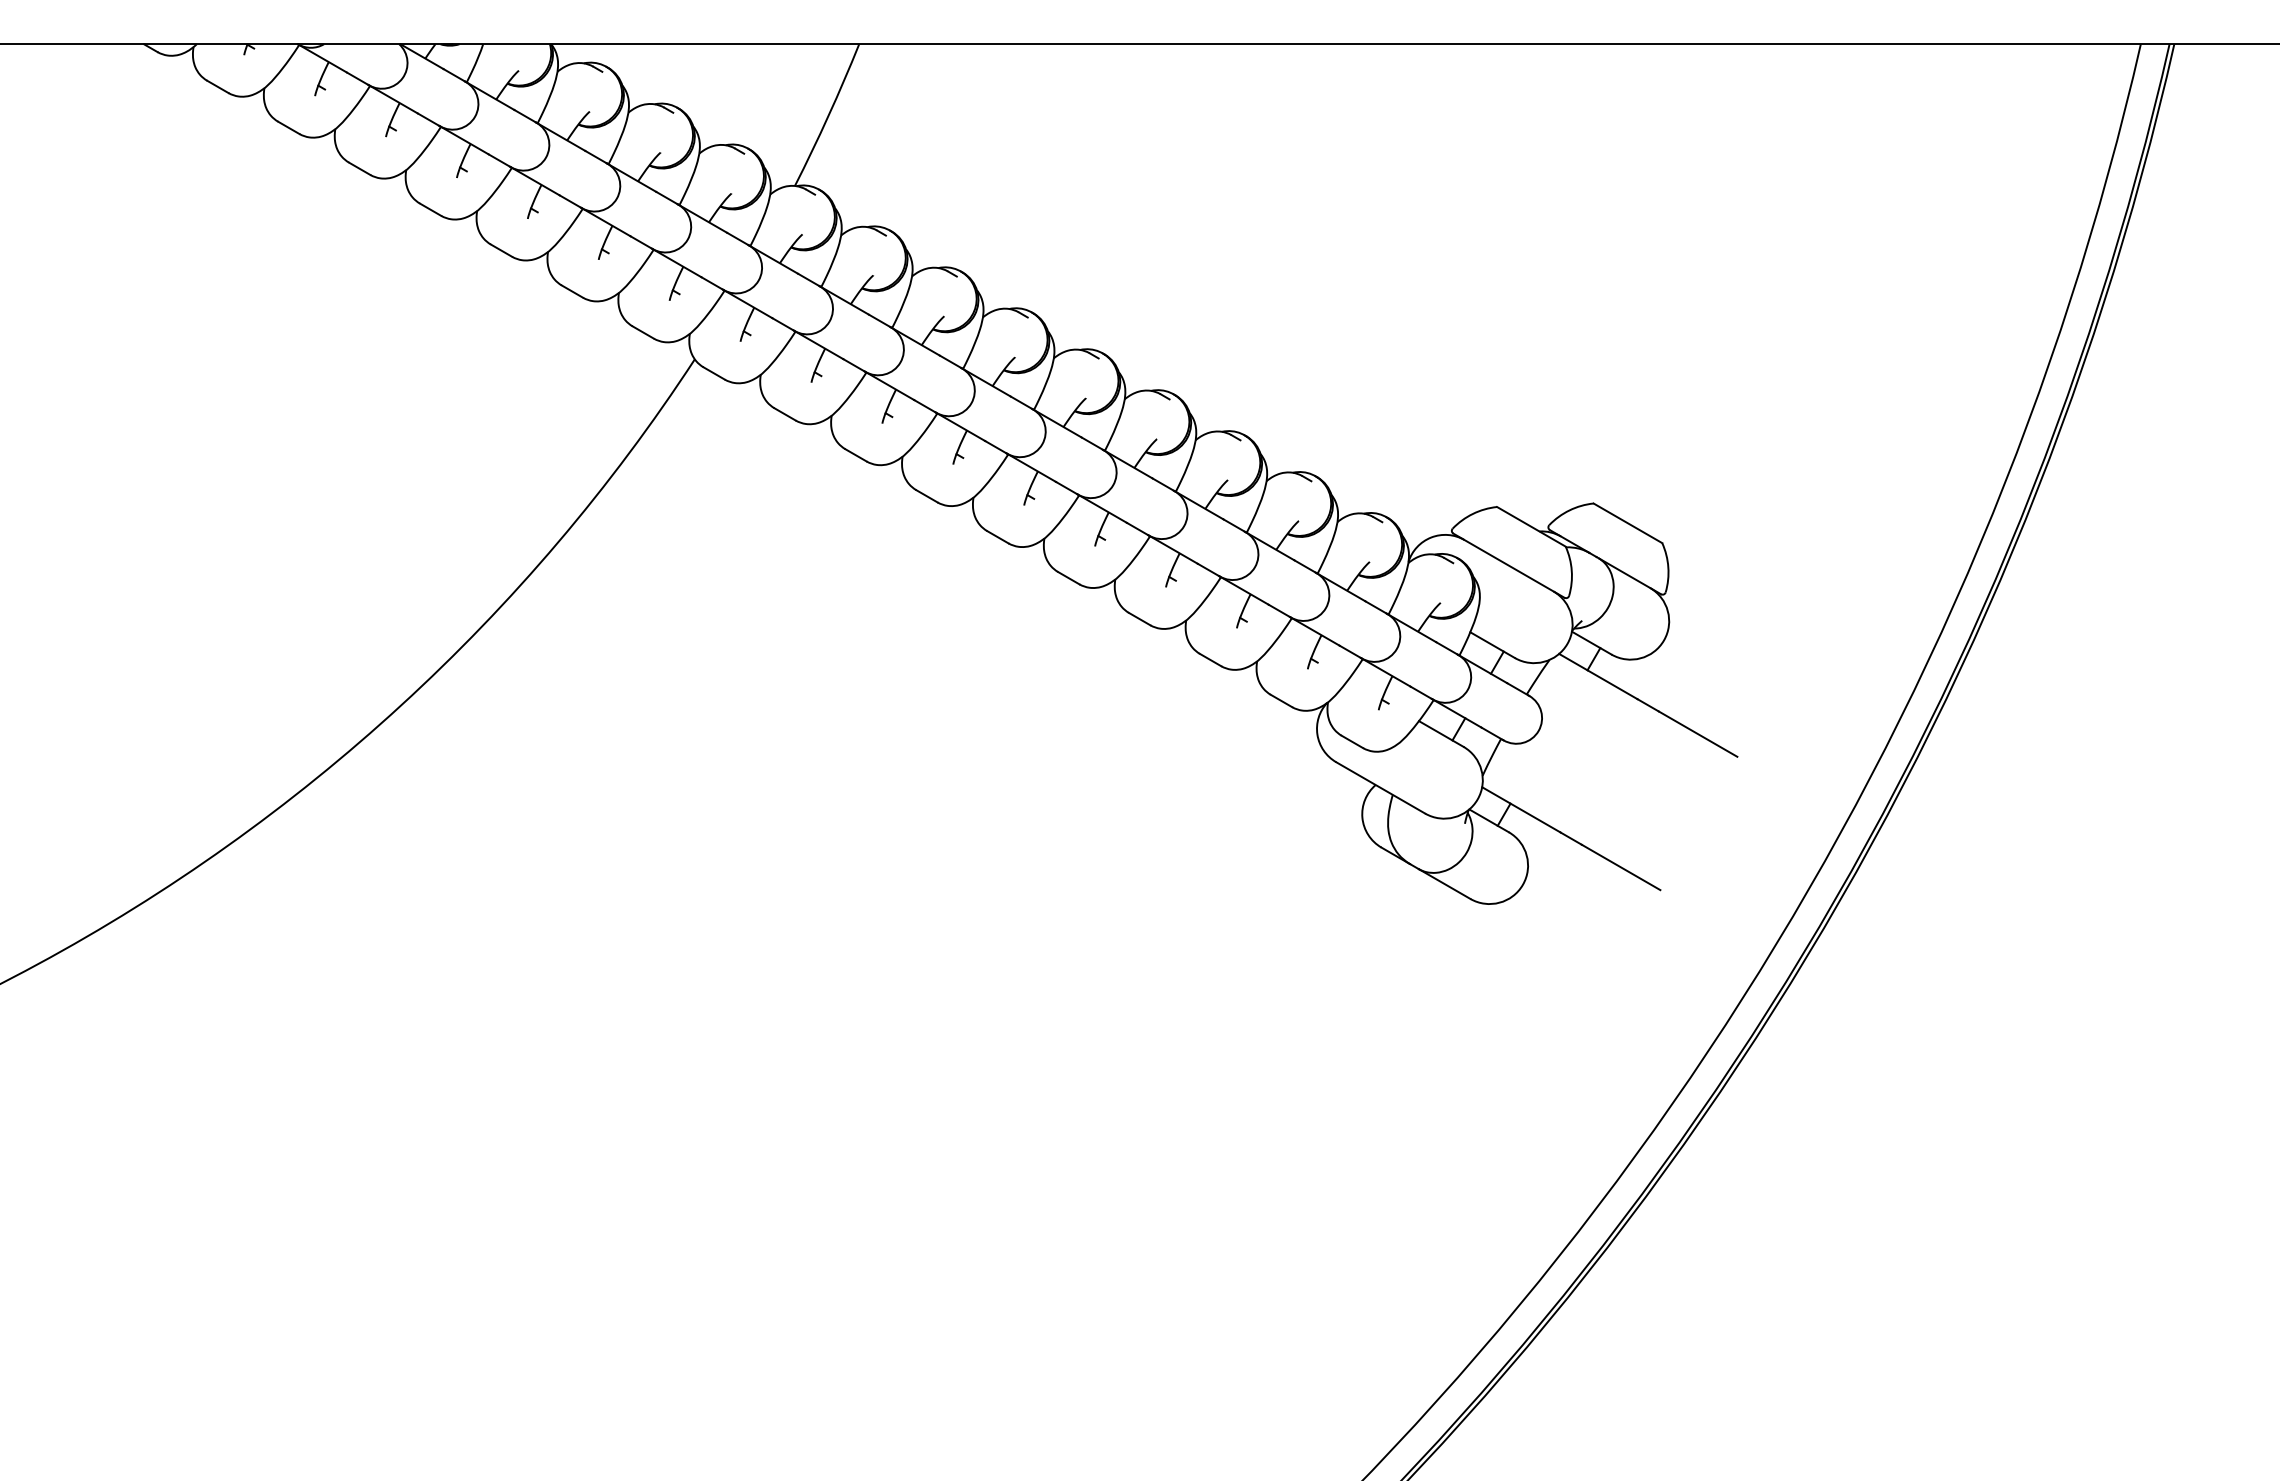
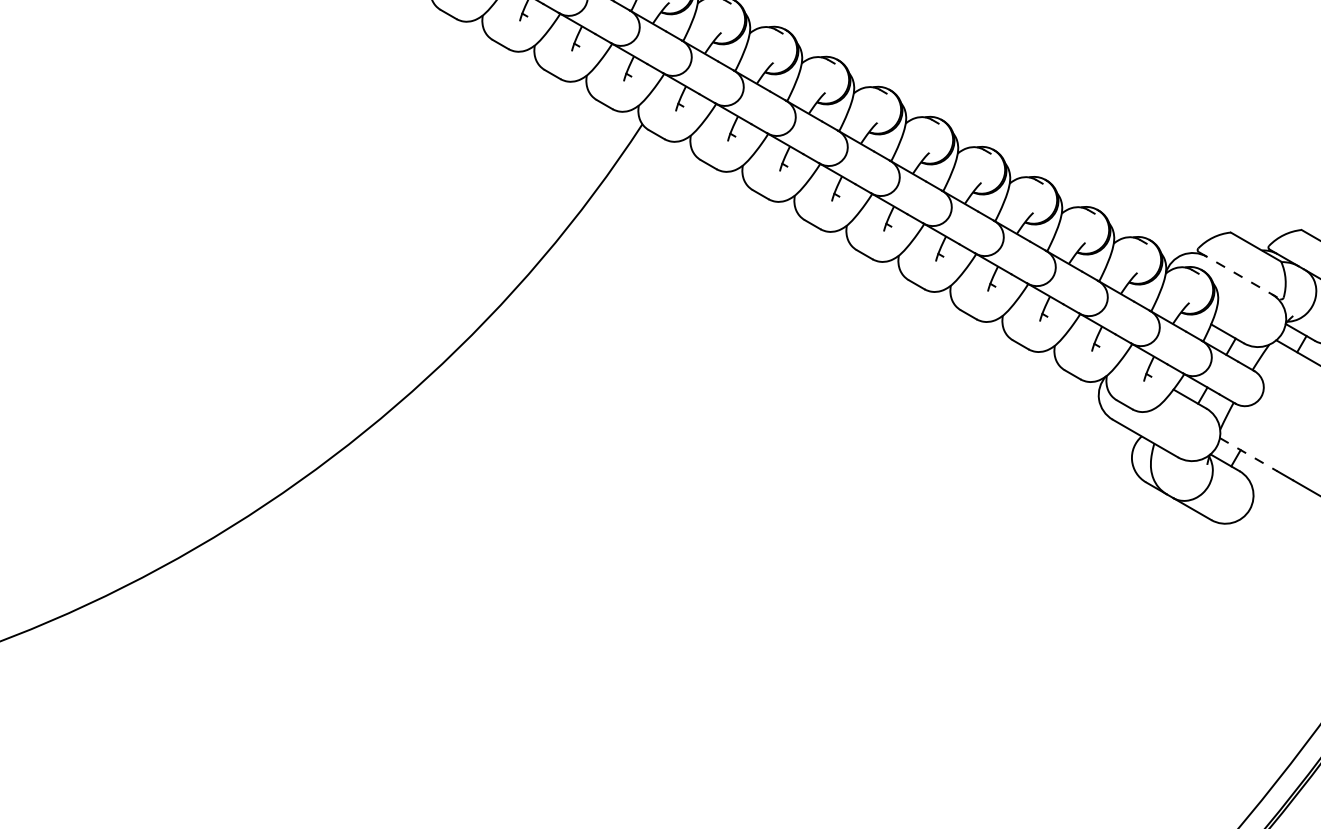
line: (1509, 565) -> (1239, 275), solid -> dashed
line: (1521, 810) -> (1248, 455), solid -> dashed

